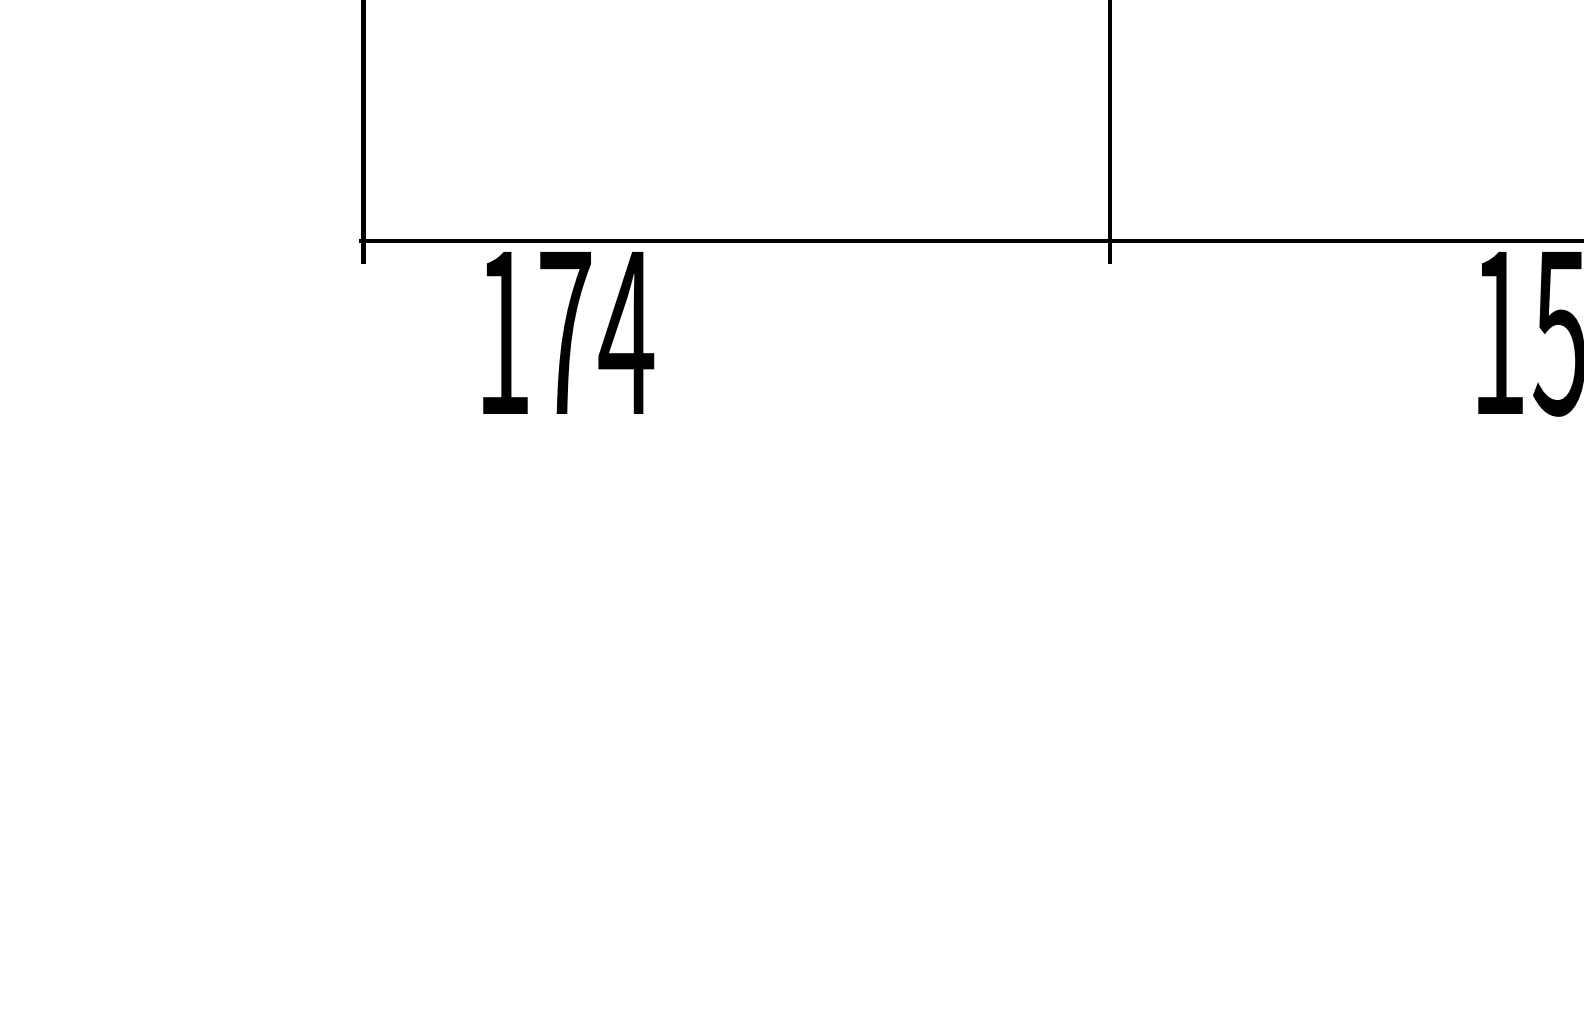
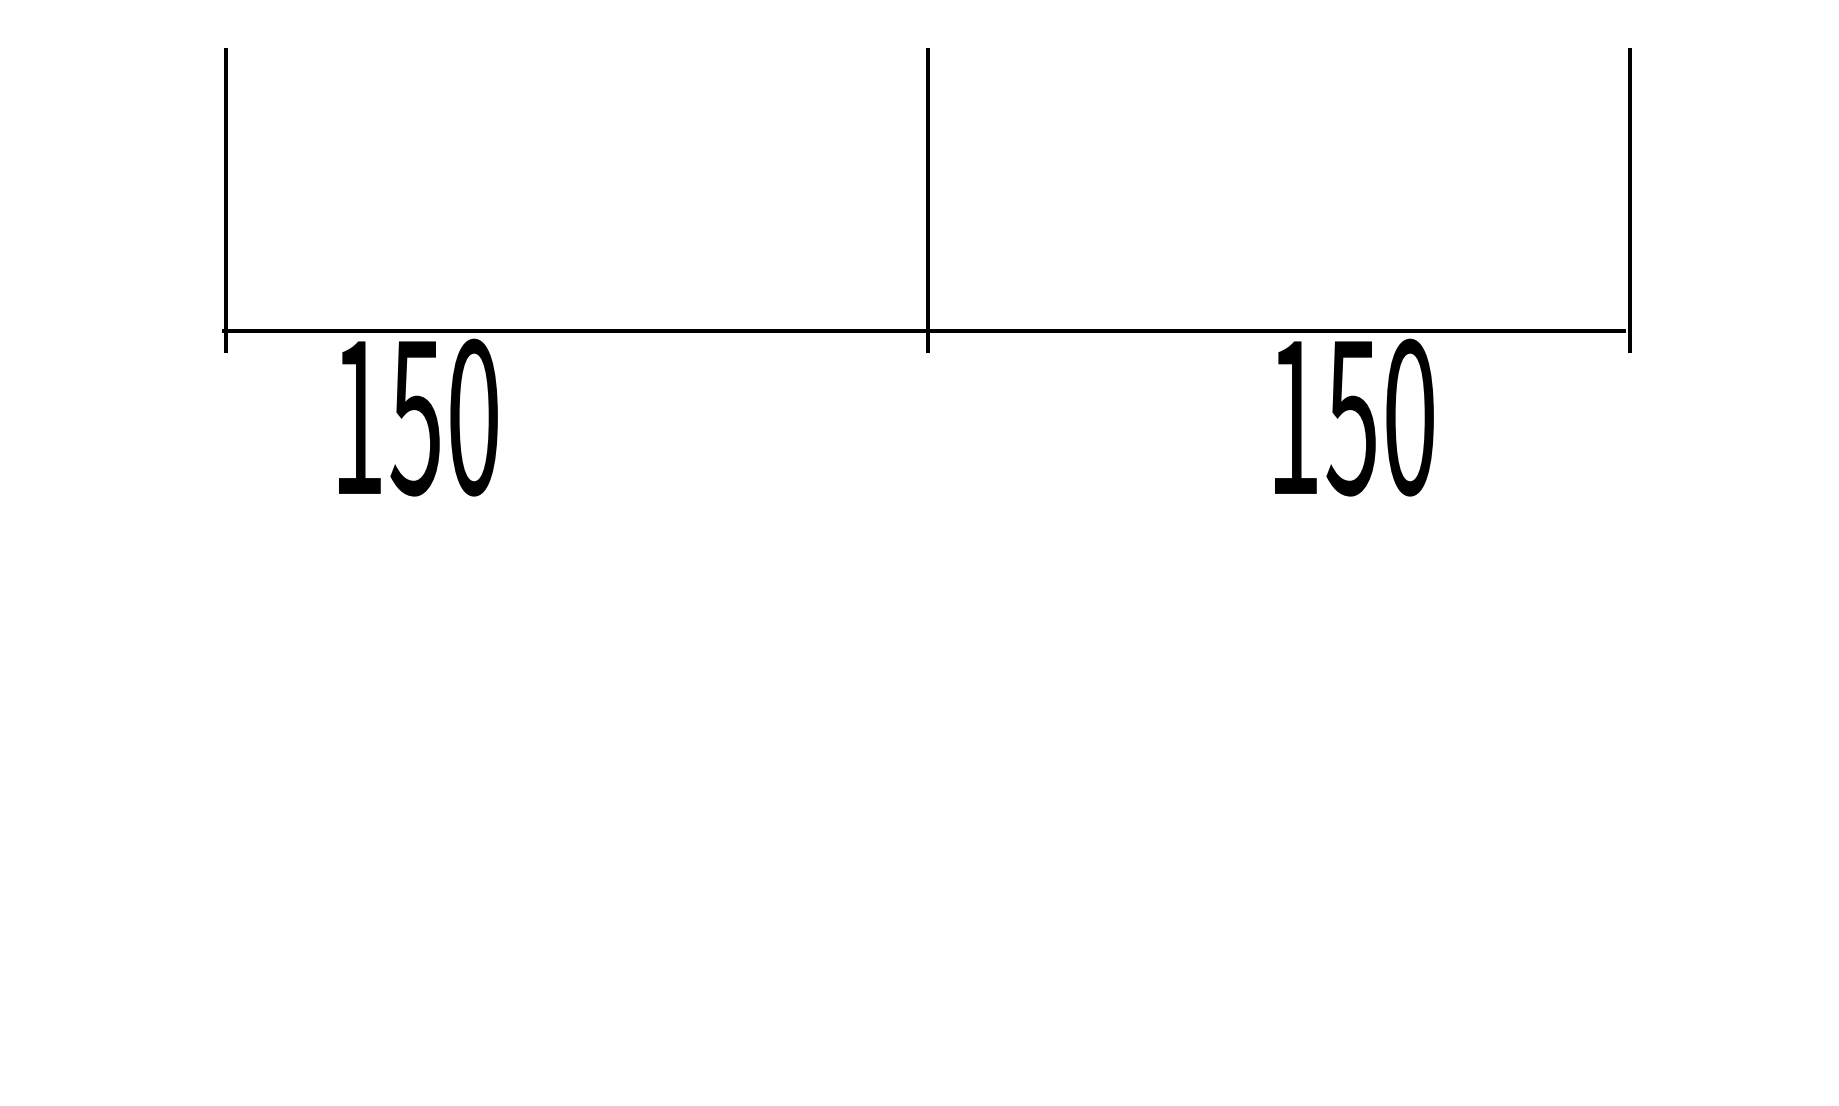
text: (595, 332) -> (444, 417), 174 -> 150

